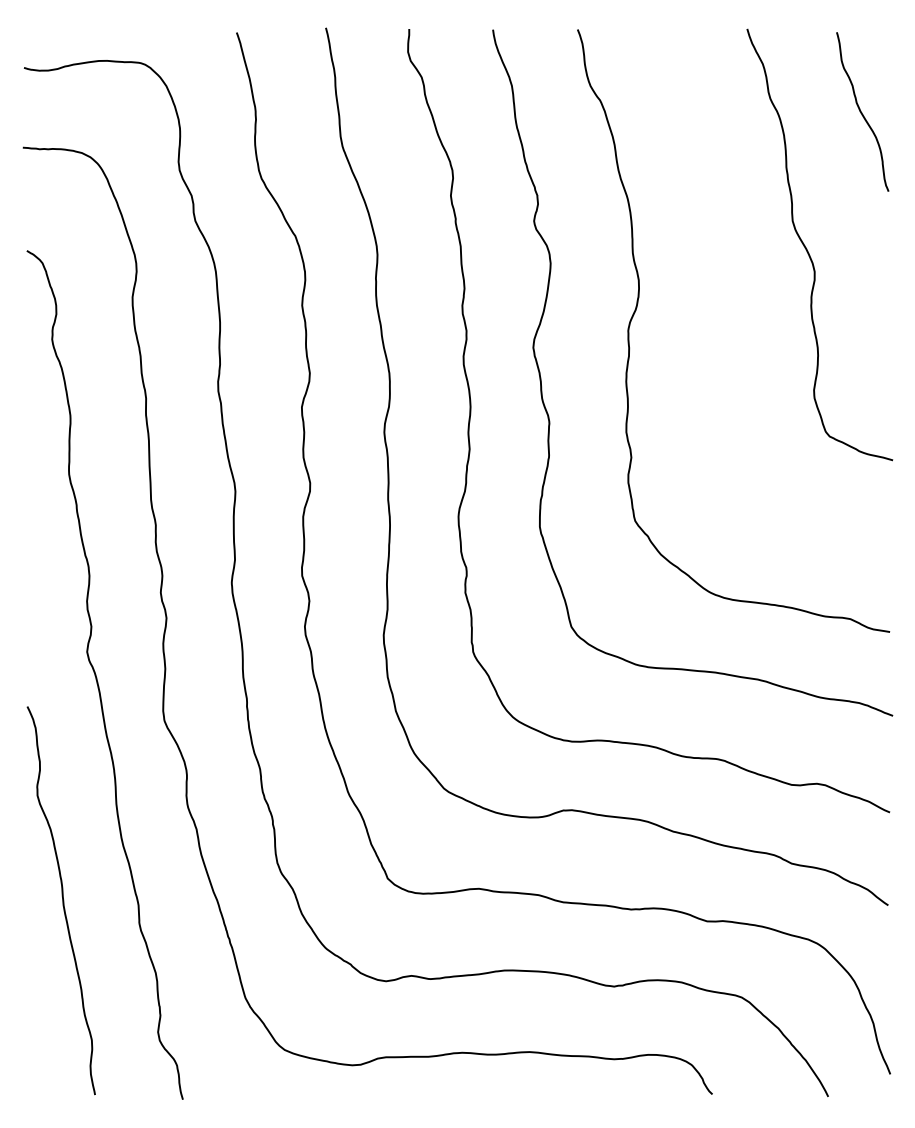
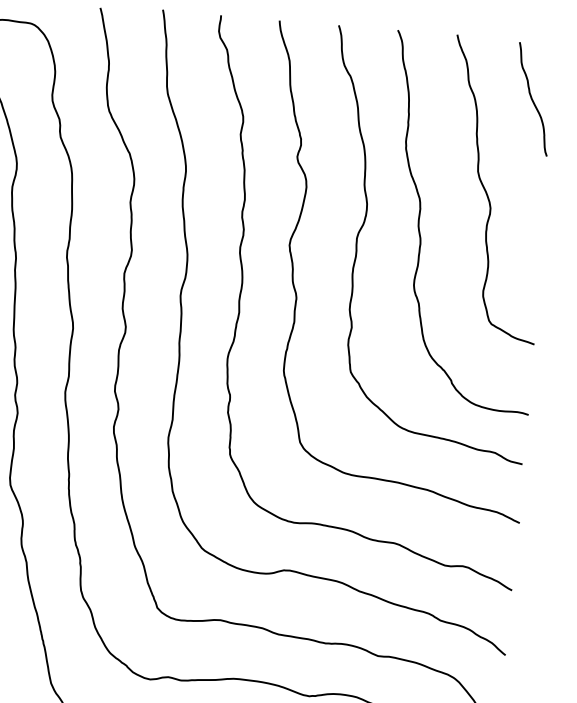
curve: (715, 295) -> (419, 219), added

